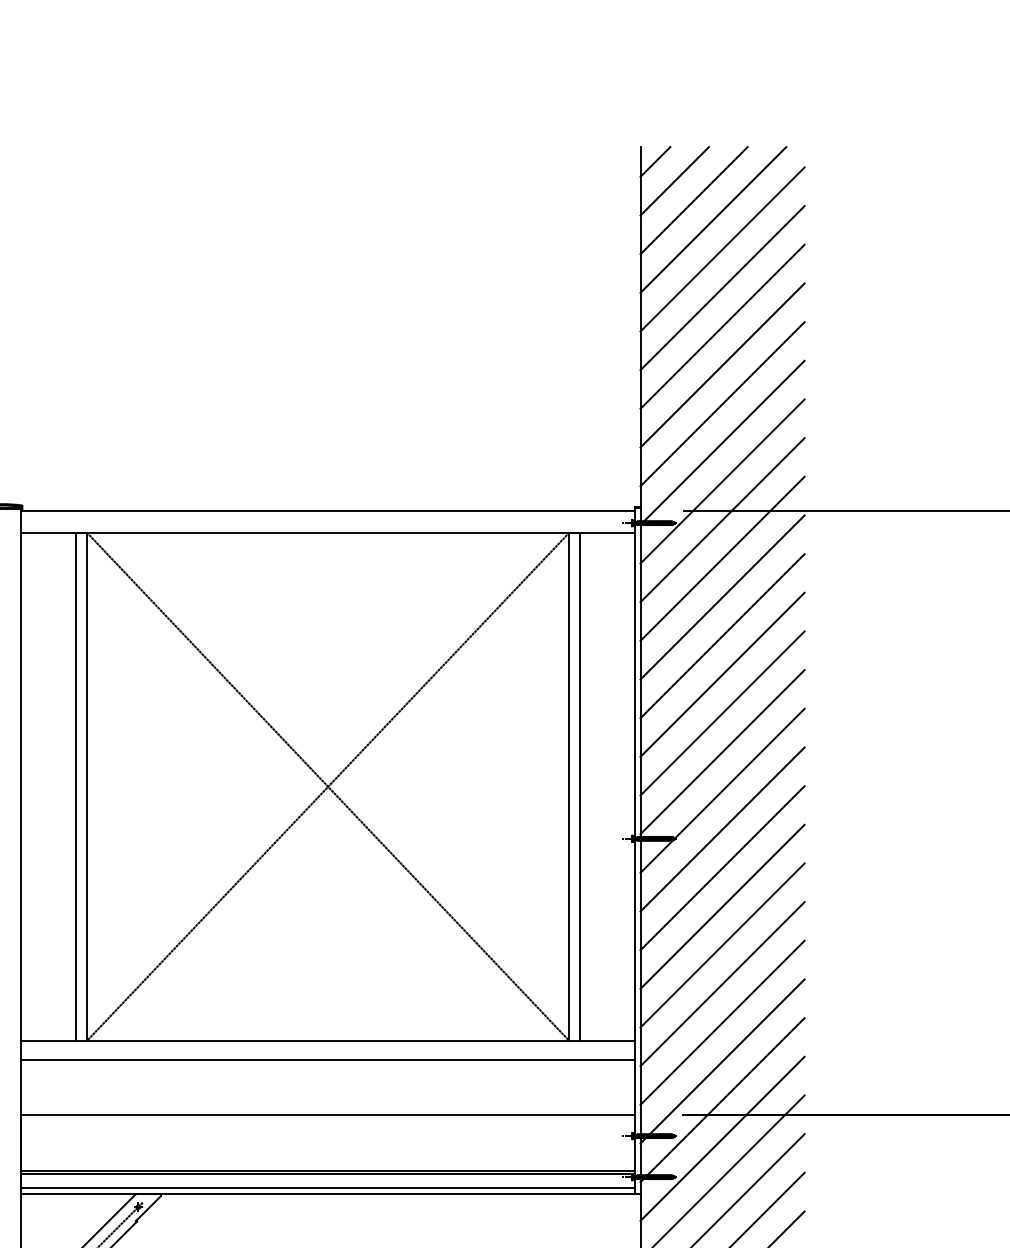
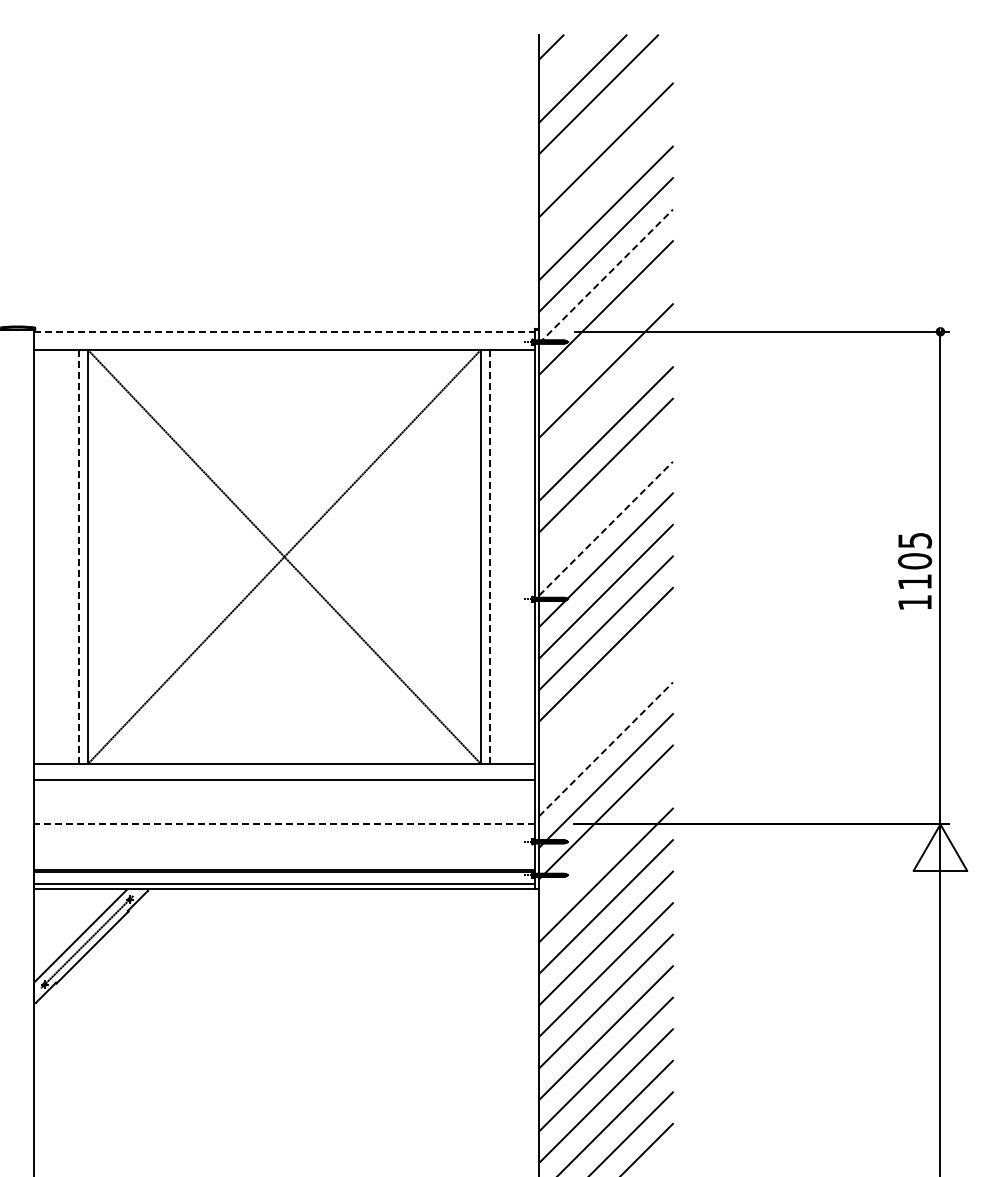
line: (675, 181) -> (567, 63), removed
line: (721, 249) -> (605, 118), removed
line: (721, 326) -> (605, 181), removed
line: (723, 442) -> (606, 276), solid -> dashed
line: (328, 510) -> (284, 331), solid -> dashed
line: (721, 520) -> (605, 339), removed
line: (721, 597) -> (605, 402), removed
line: (721, 713) -> (605, 497), removed
line: (723, 751) -> (606, 528), solid -> dashed
line: (75, 787) -> (78, 557), solid -> dashed
line: (580, 787) -> (490, 557), solid -> dashed
line: (721, 945) -> (605, 686), removed
line: (721, 983) -> (605, 717), removed
line: (723, 1022) -> (606, 749), solid -> dashed
line: (326, 1114) -> (283, 824), solid -> dashed
line: (721, 1138) -> (605, 843), removed

